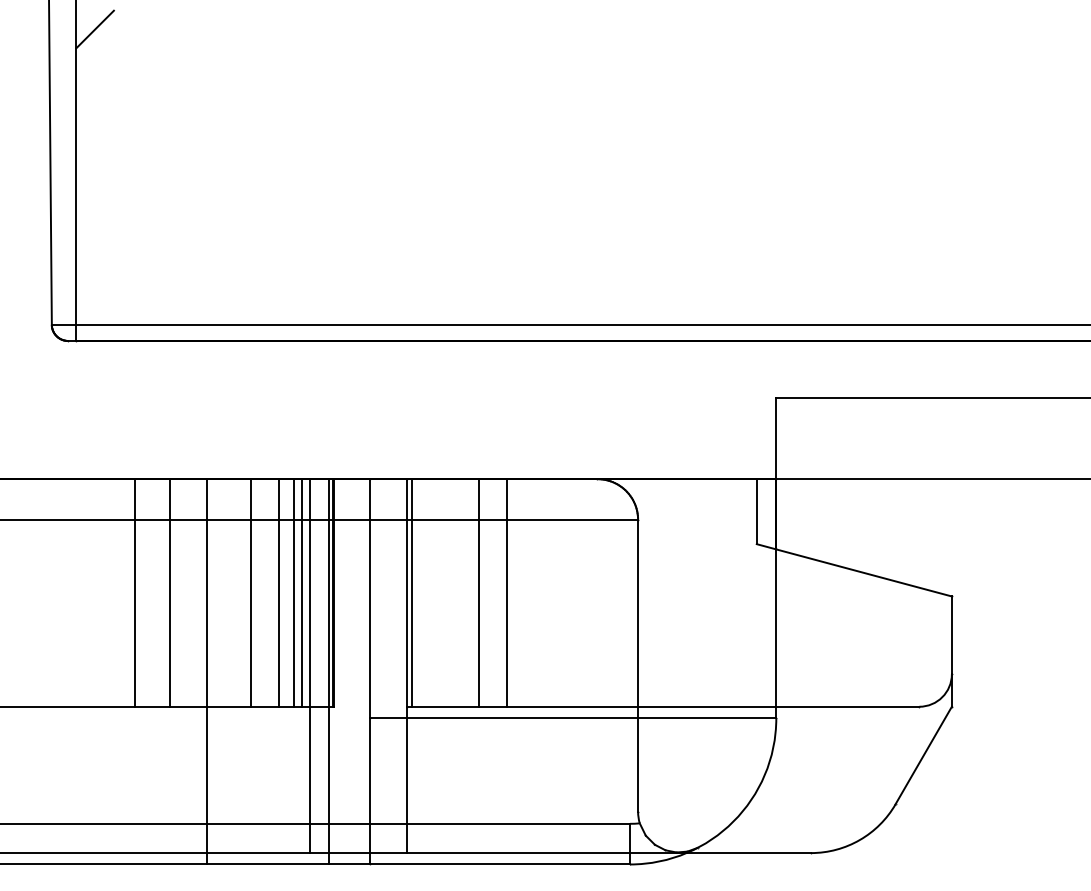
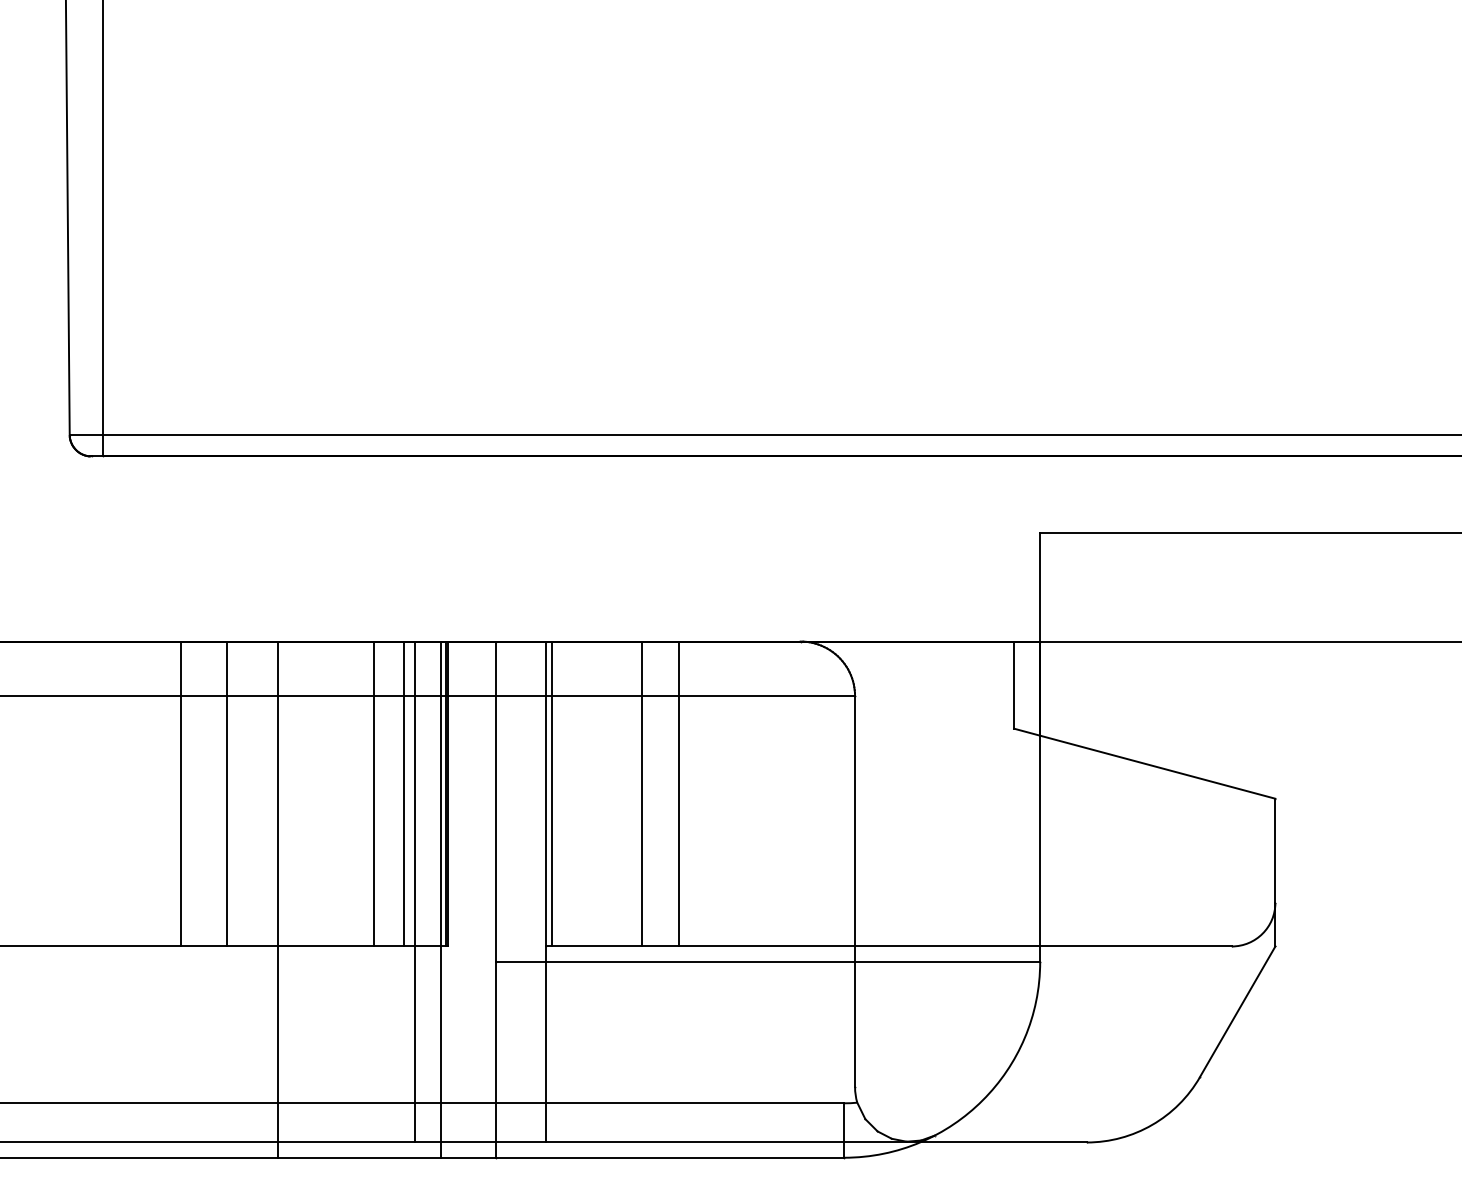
line: (94, 29) -> (127, 39), removed
line: (251, 592) -> (336, 793), removed
line: (294, 592) -> (394, 793), removed

